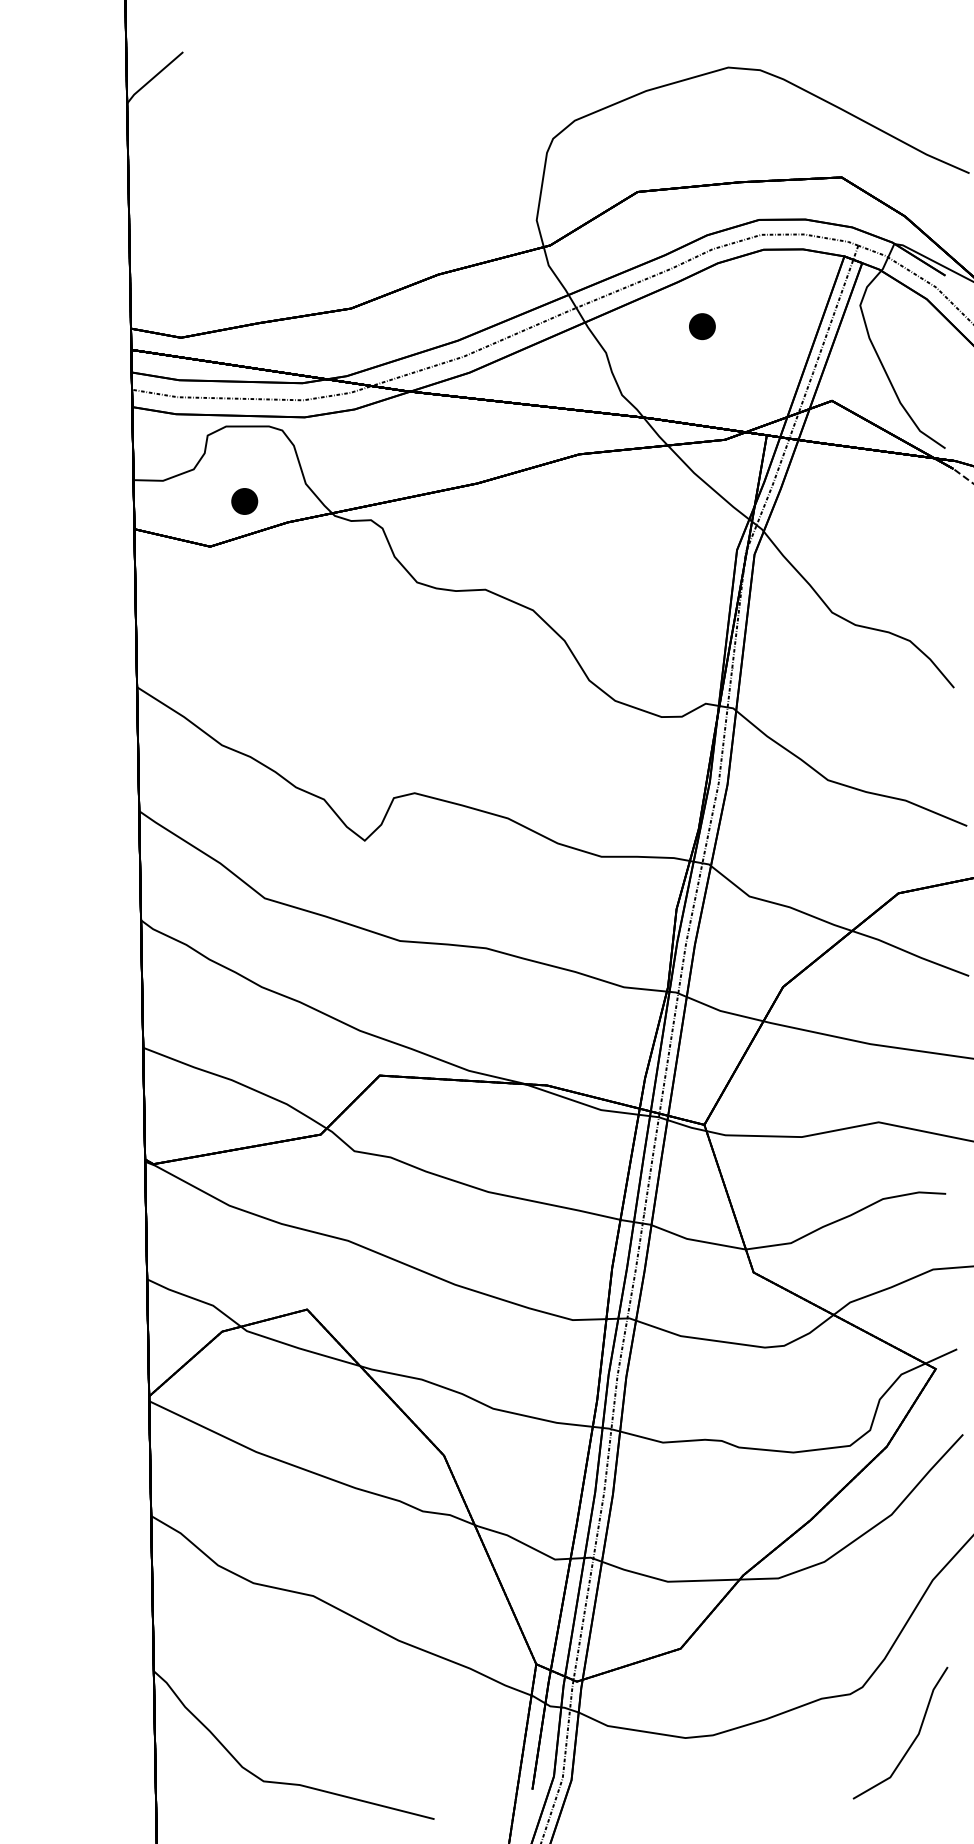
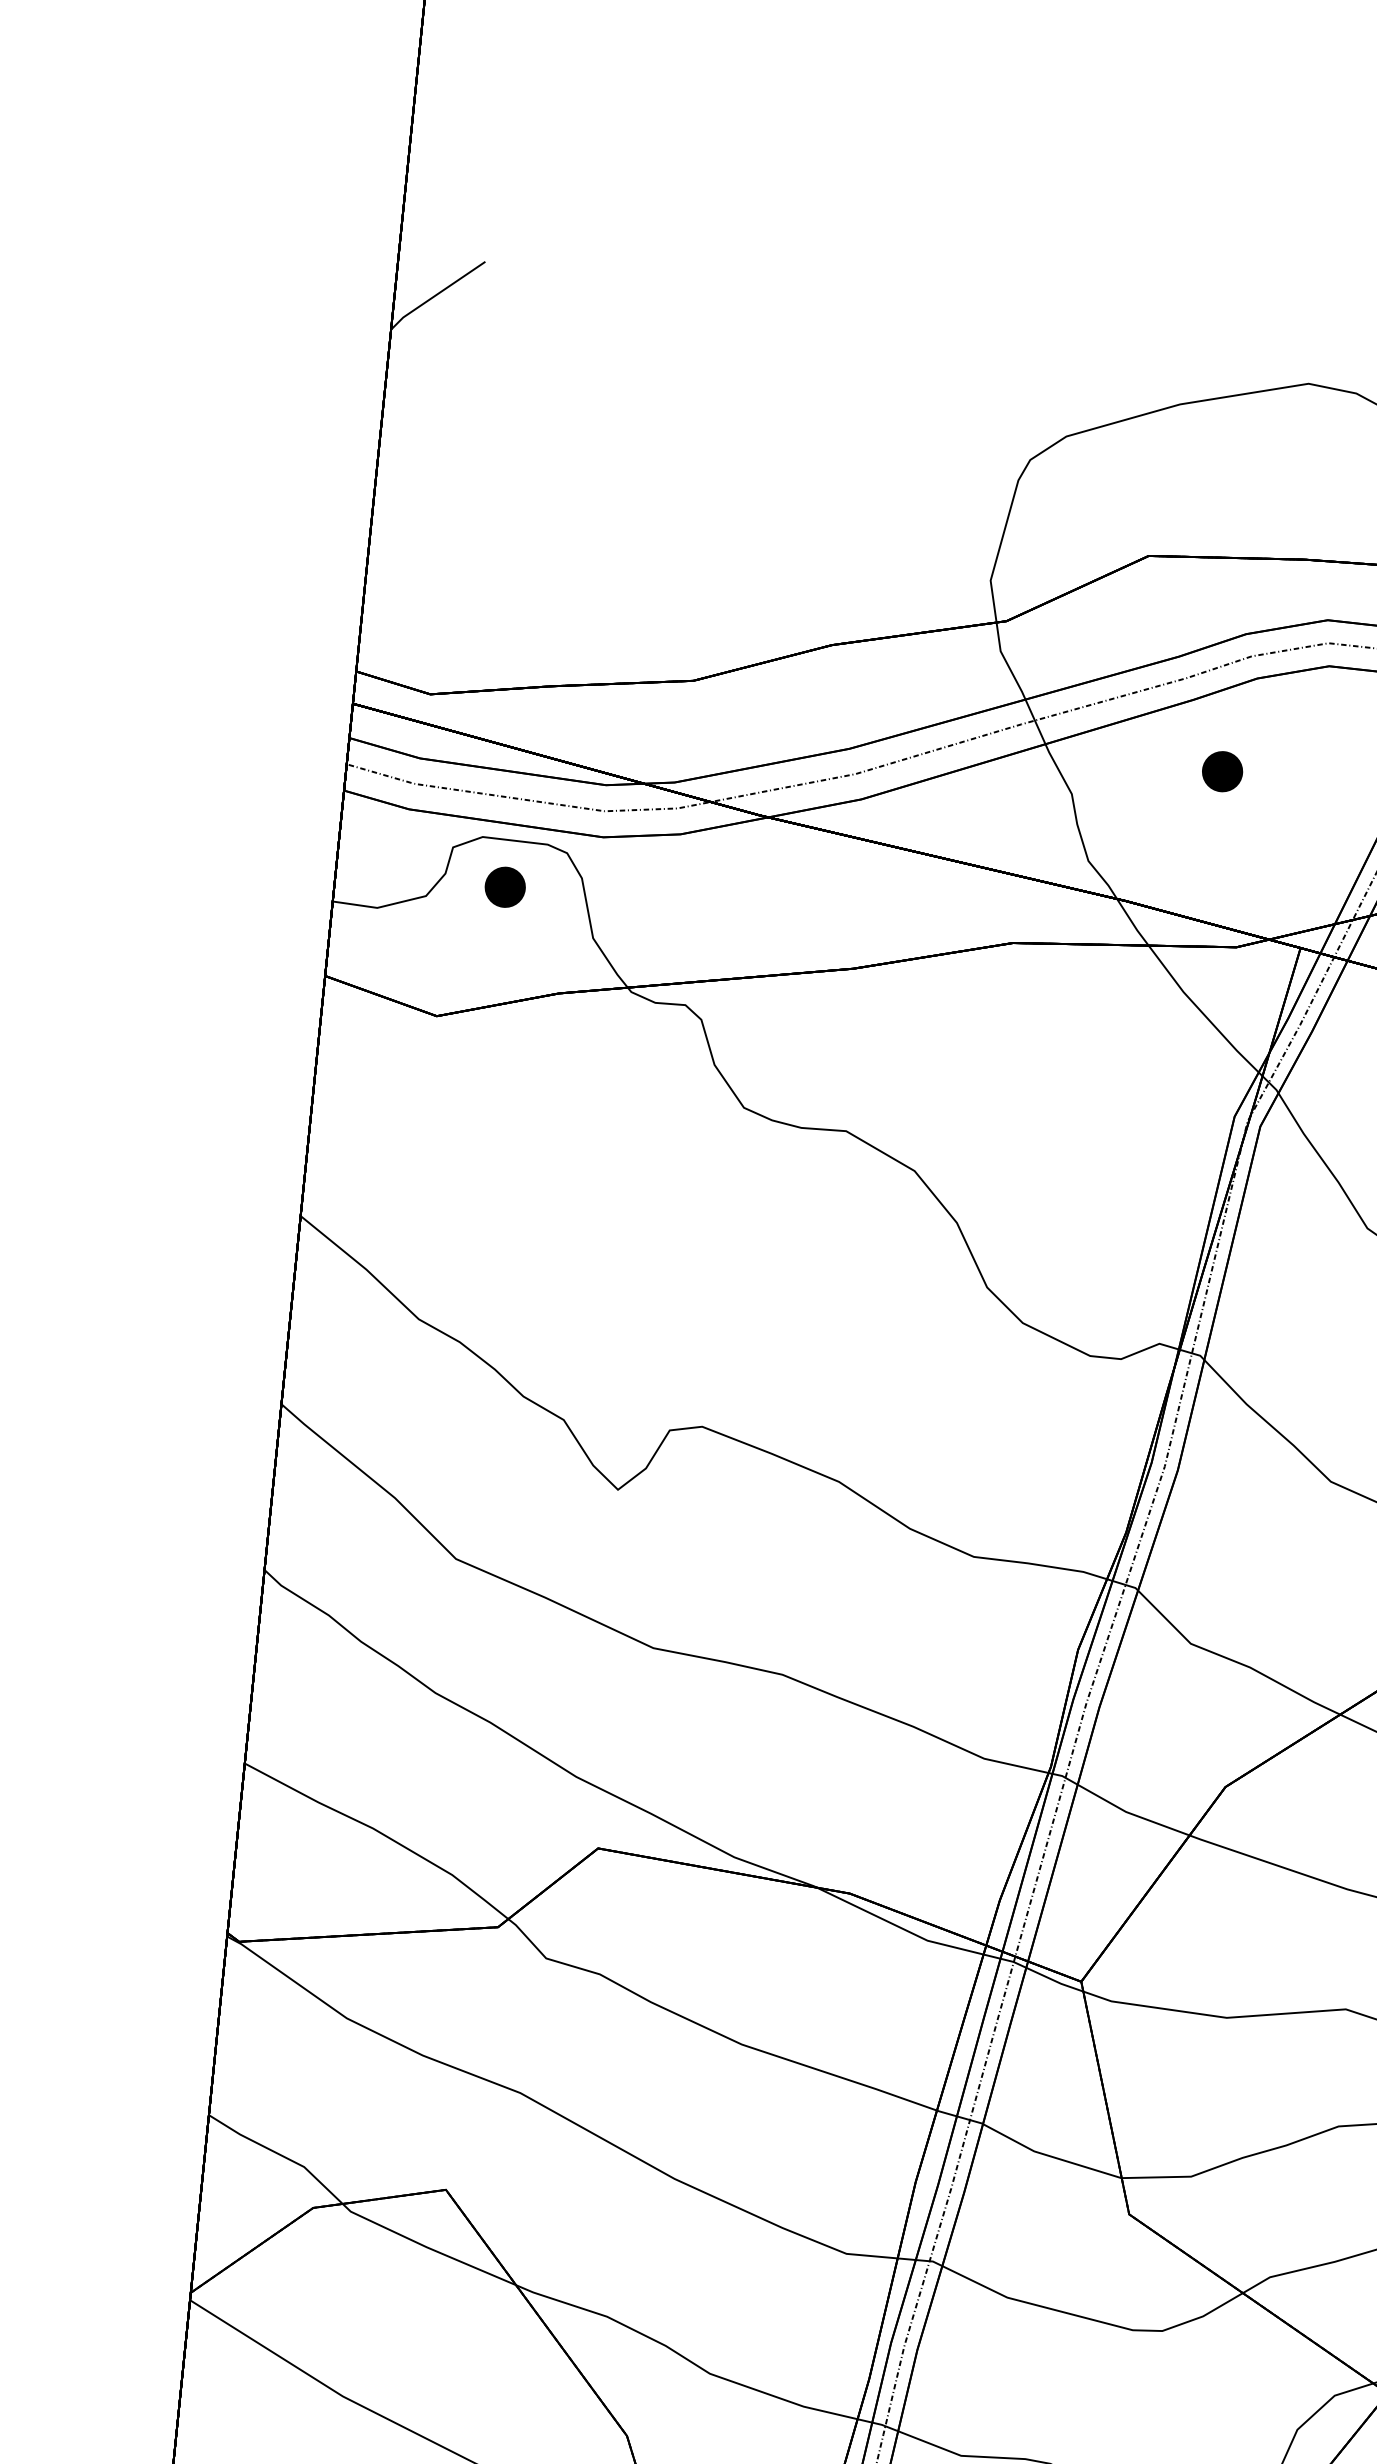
part: (244, 501) -> (504, 887), moved

